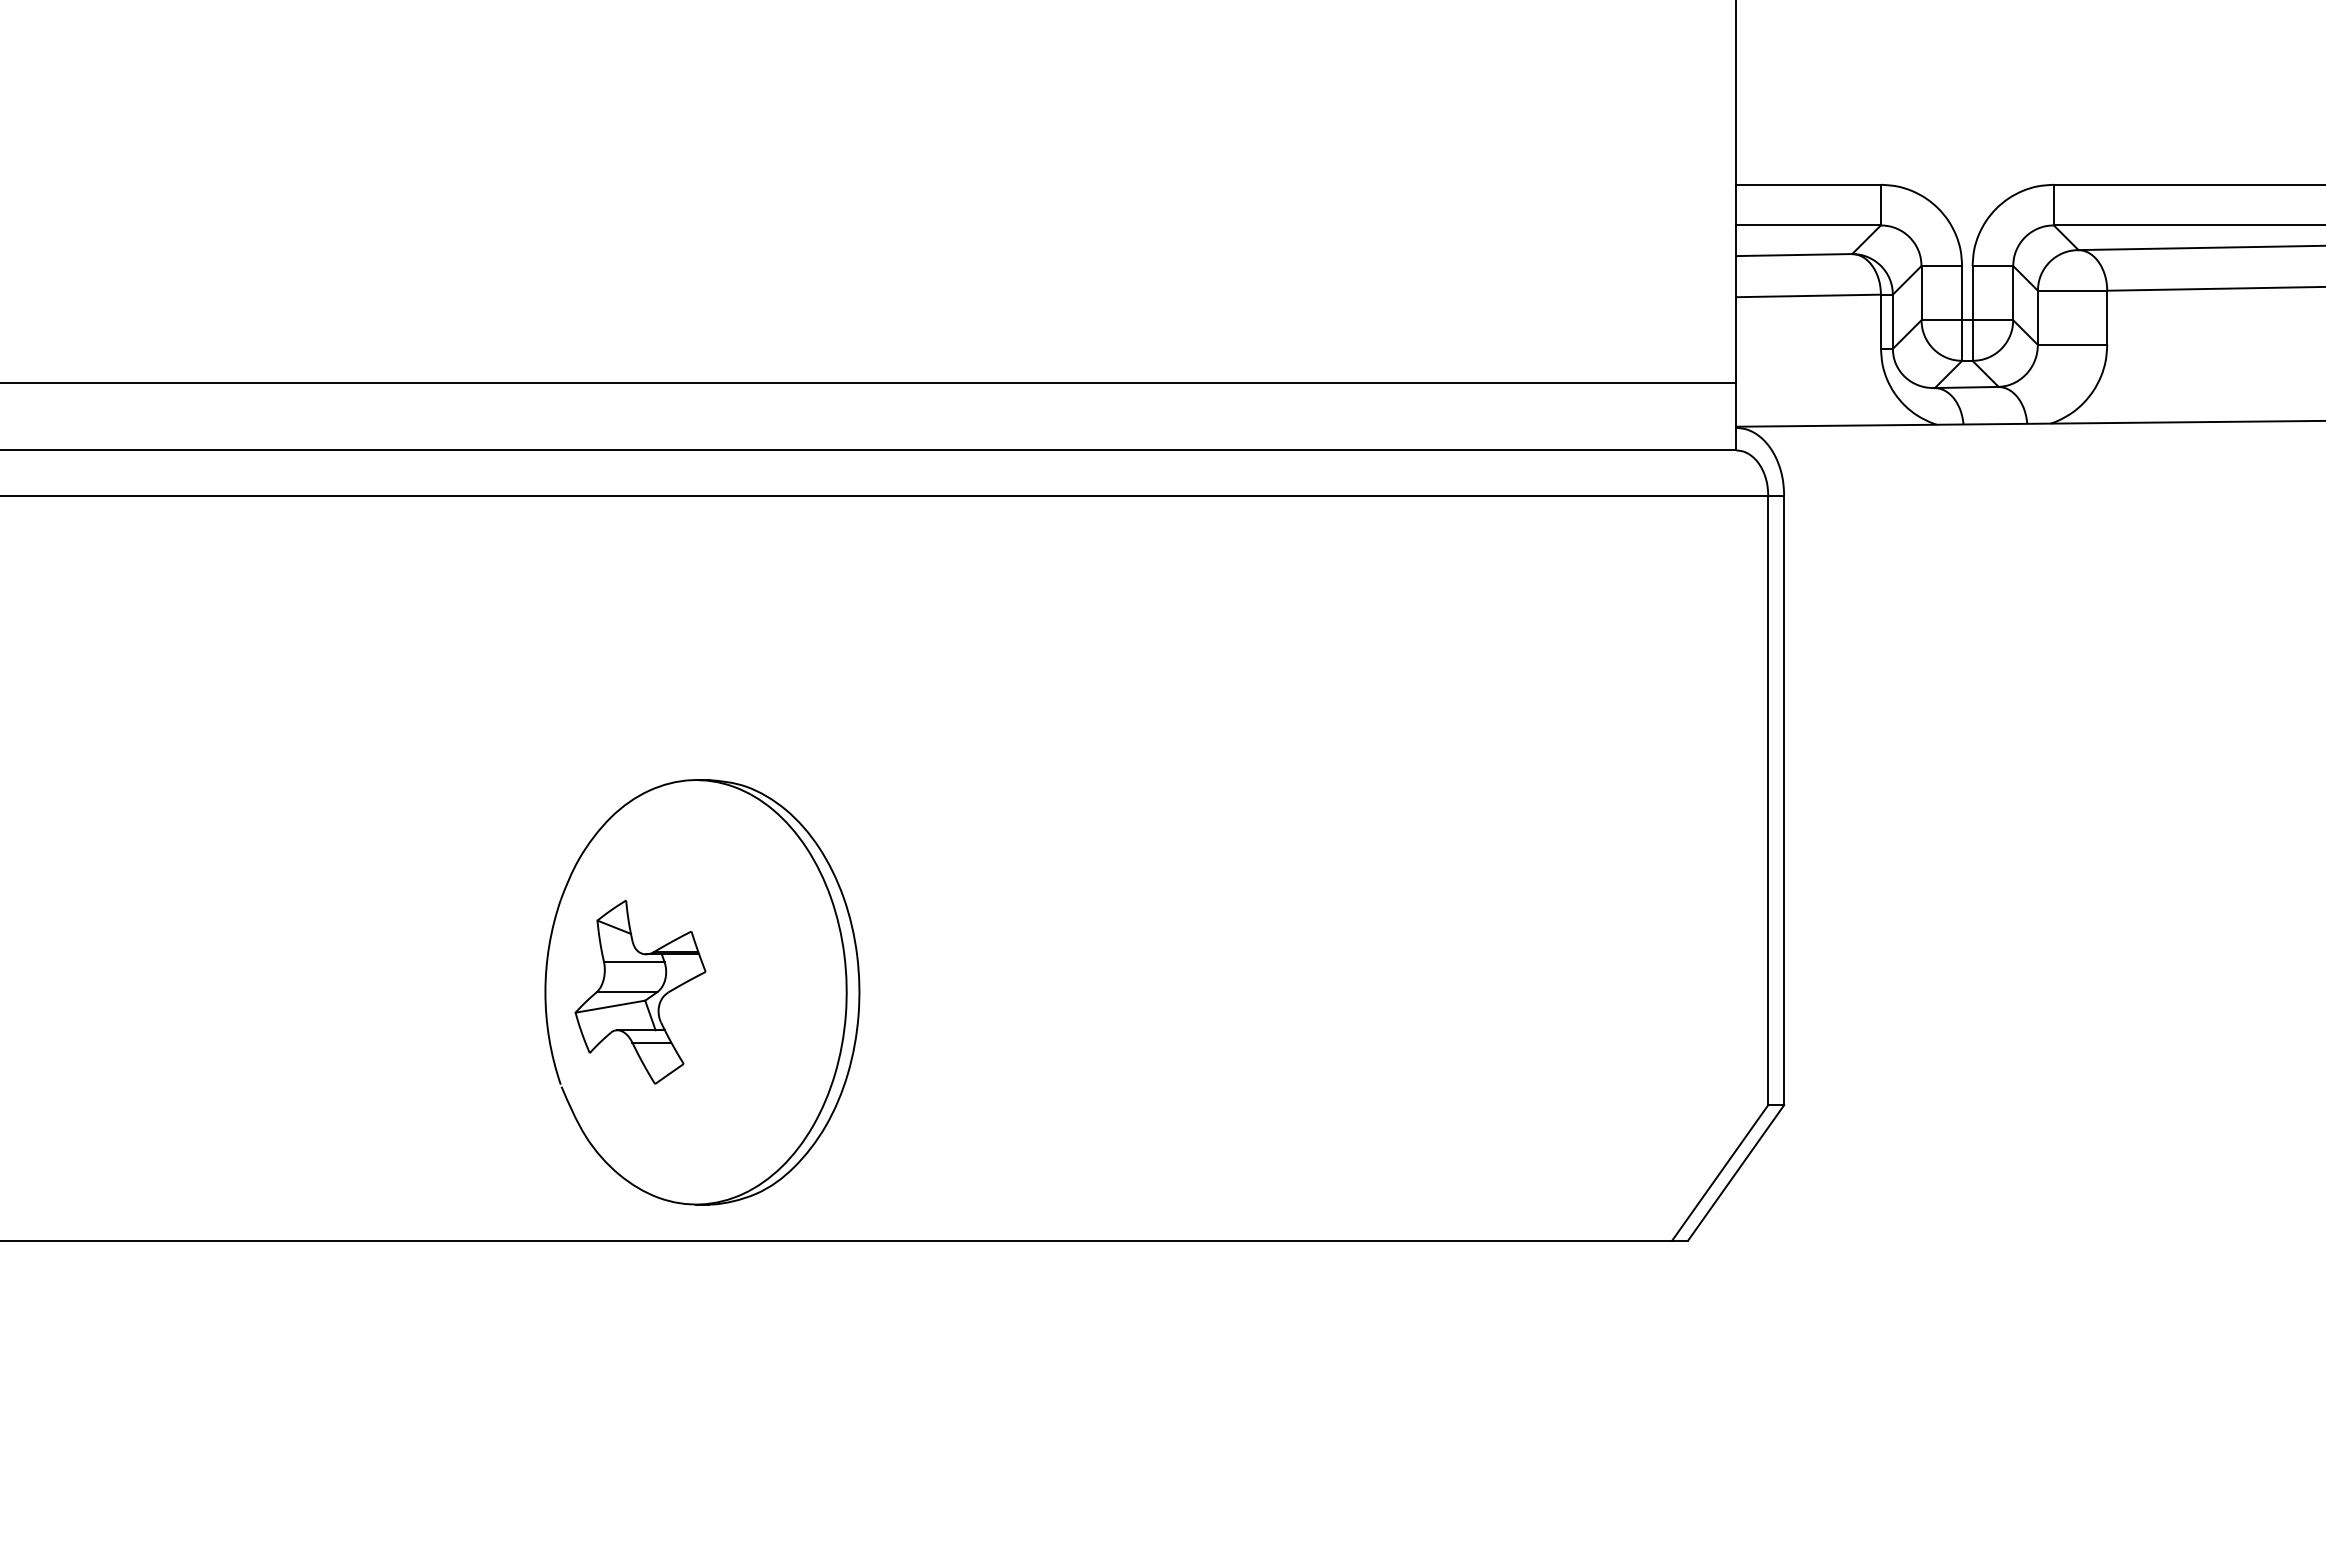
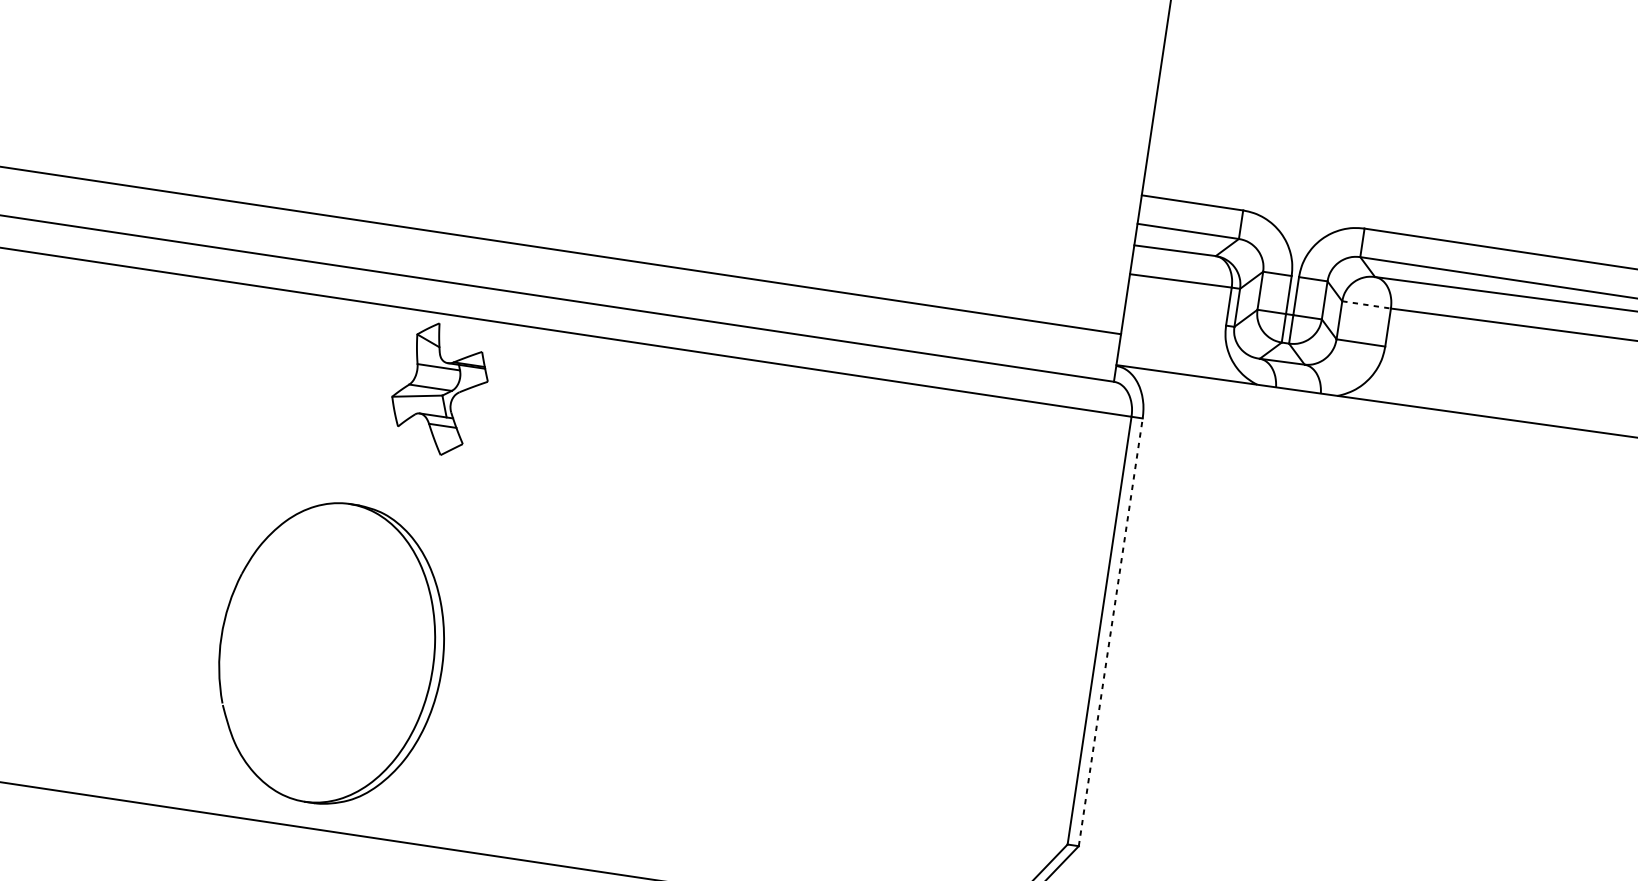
line: (2072, 290) -> (1366, 304), solid -> dashed
line: (1784, 800) -> (1111, 632), solid -> dashed
part: (640, 992) -> (439, 389), moved

